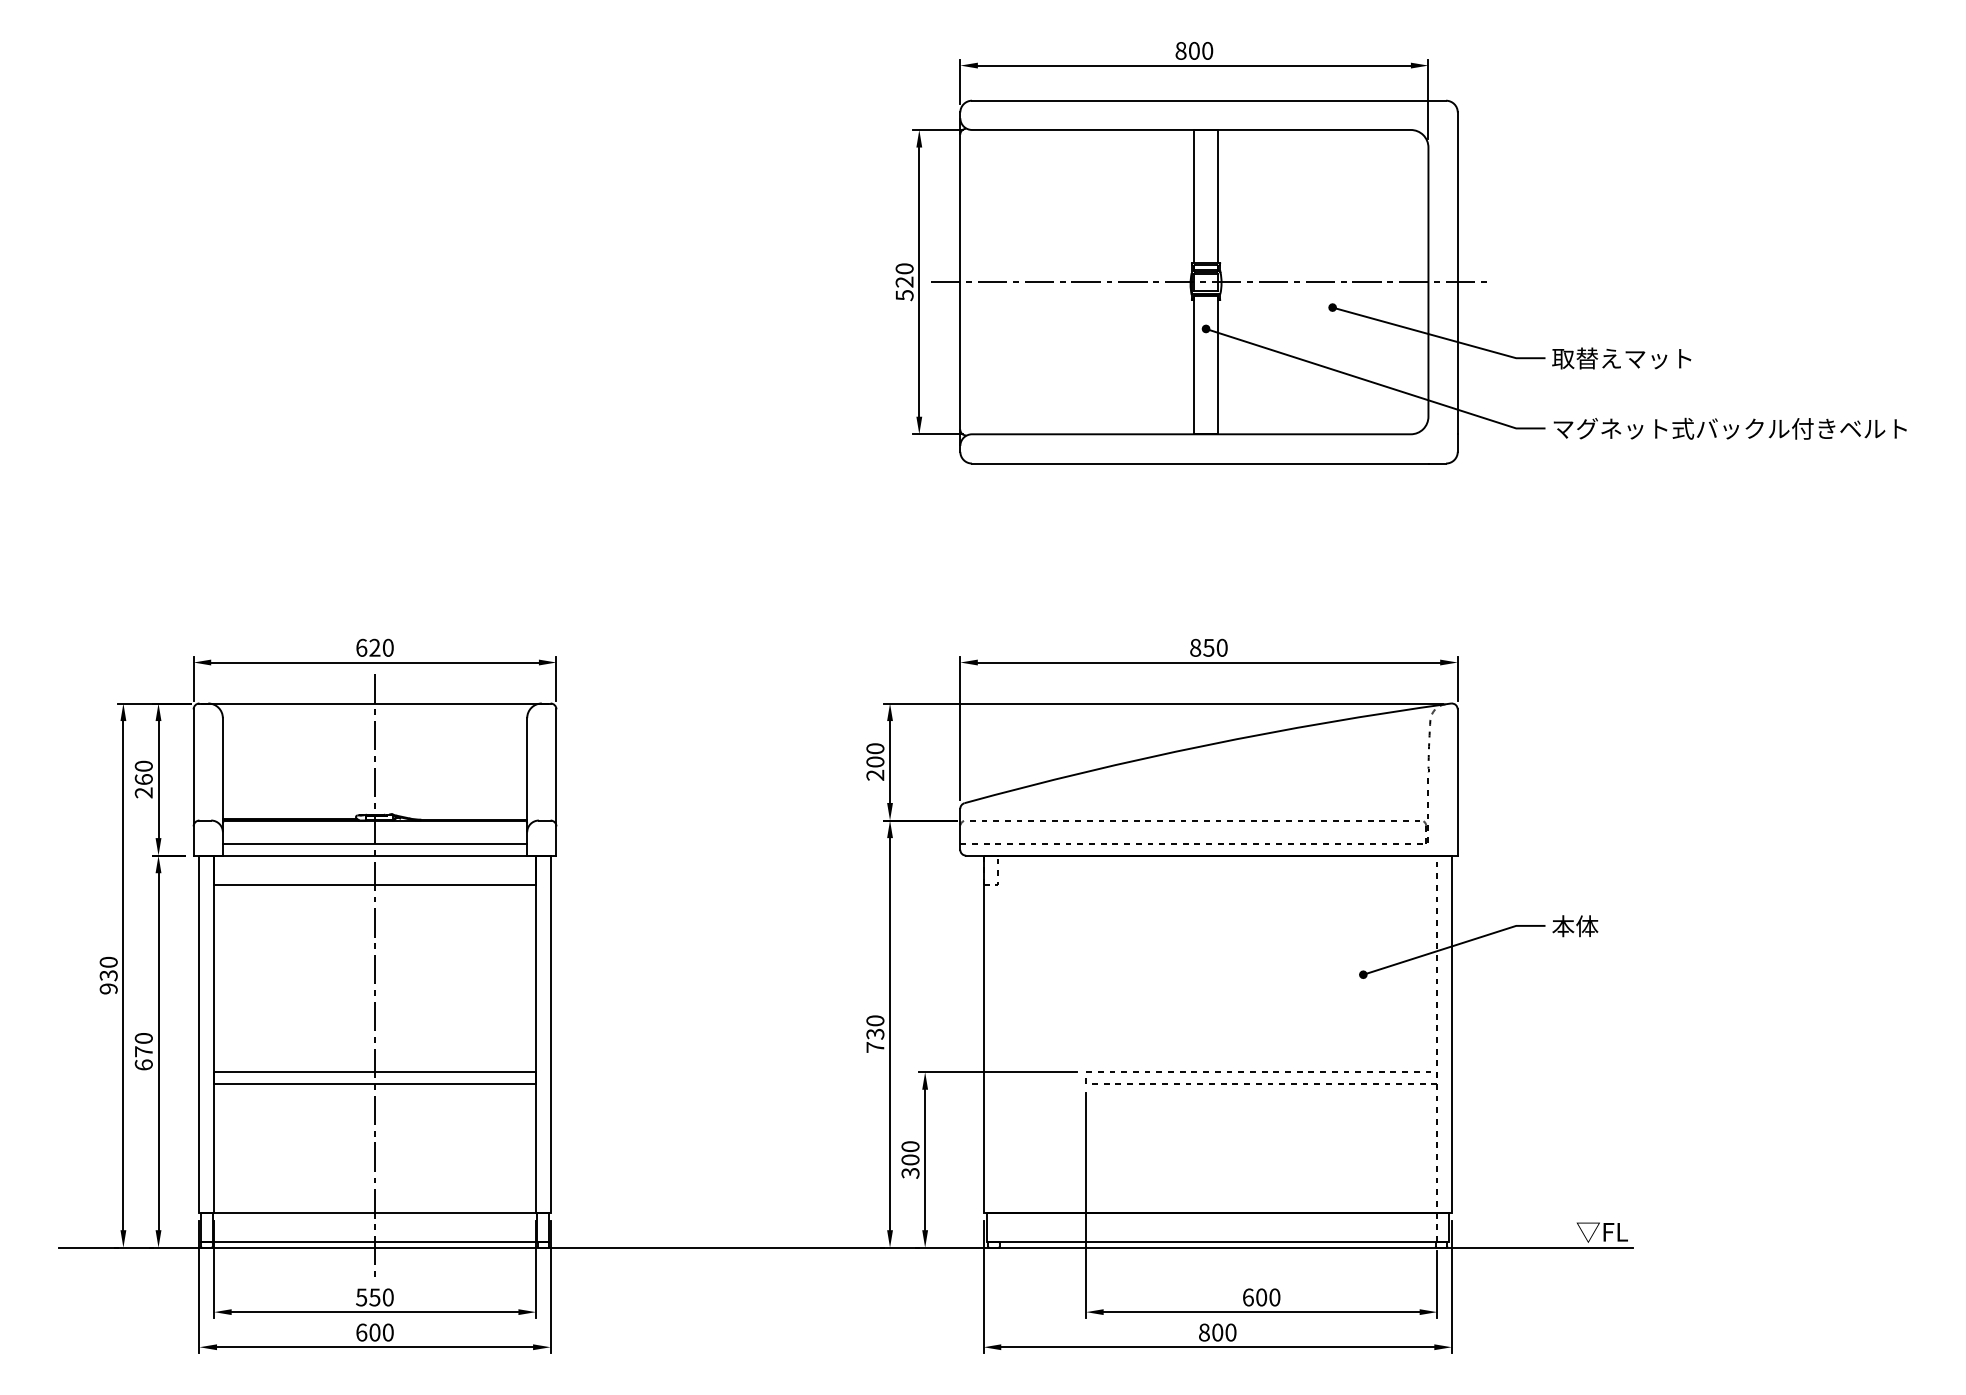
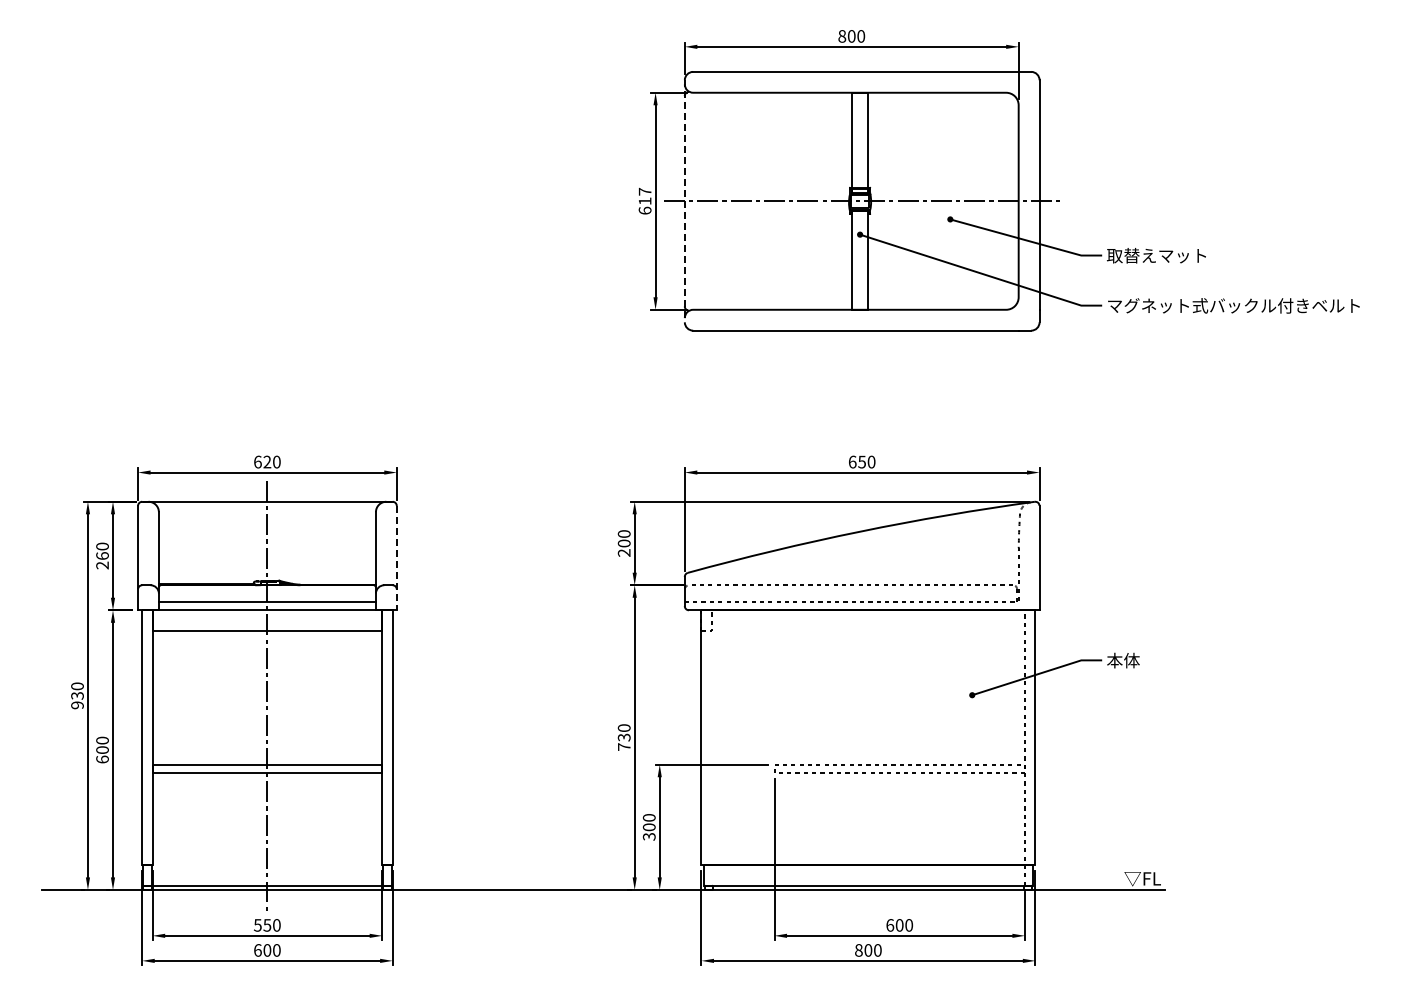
text: (903, 281) -> (644, 200), 520 -> 617
line: (959, 282) -> (684, 201), solid -> dashed
text: (1195, 647) -> (852, 461), 850 -> 650
line: (556, 783) -> (396, 558), solid -> dashed
text: (143, 1050) -> (102, 749), 670 -> 600
line: (375, 1212) -> (267, 864), removed

